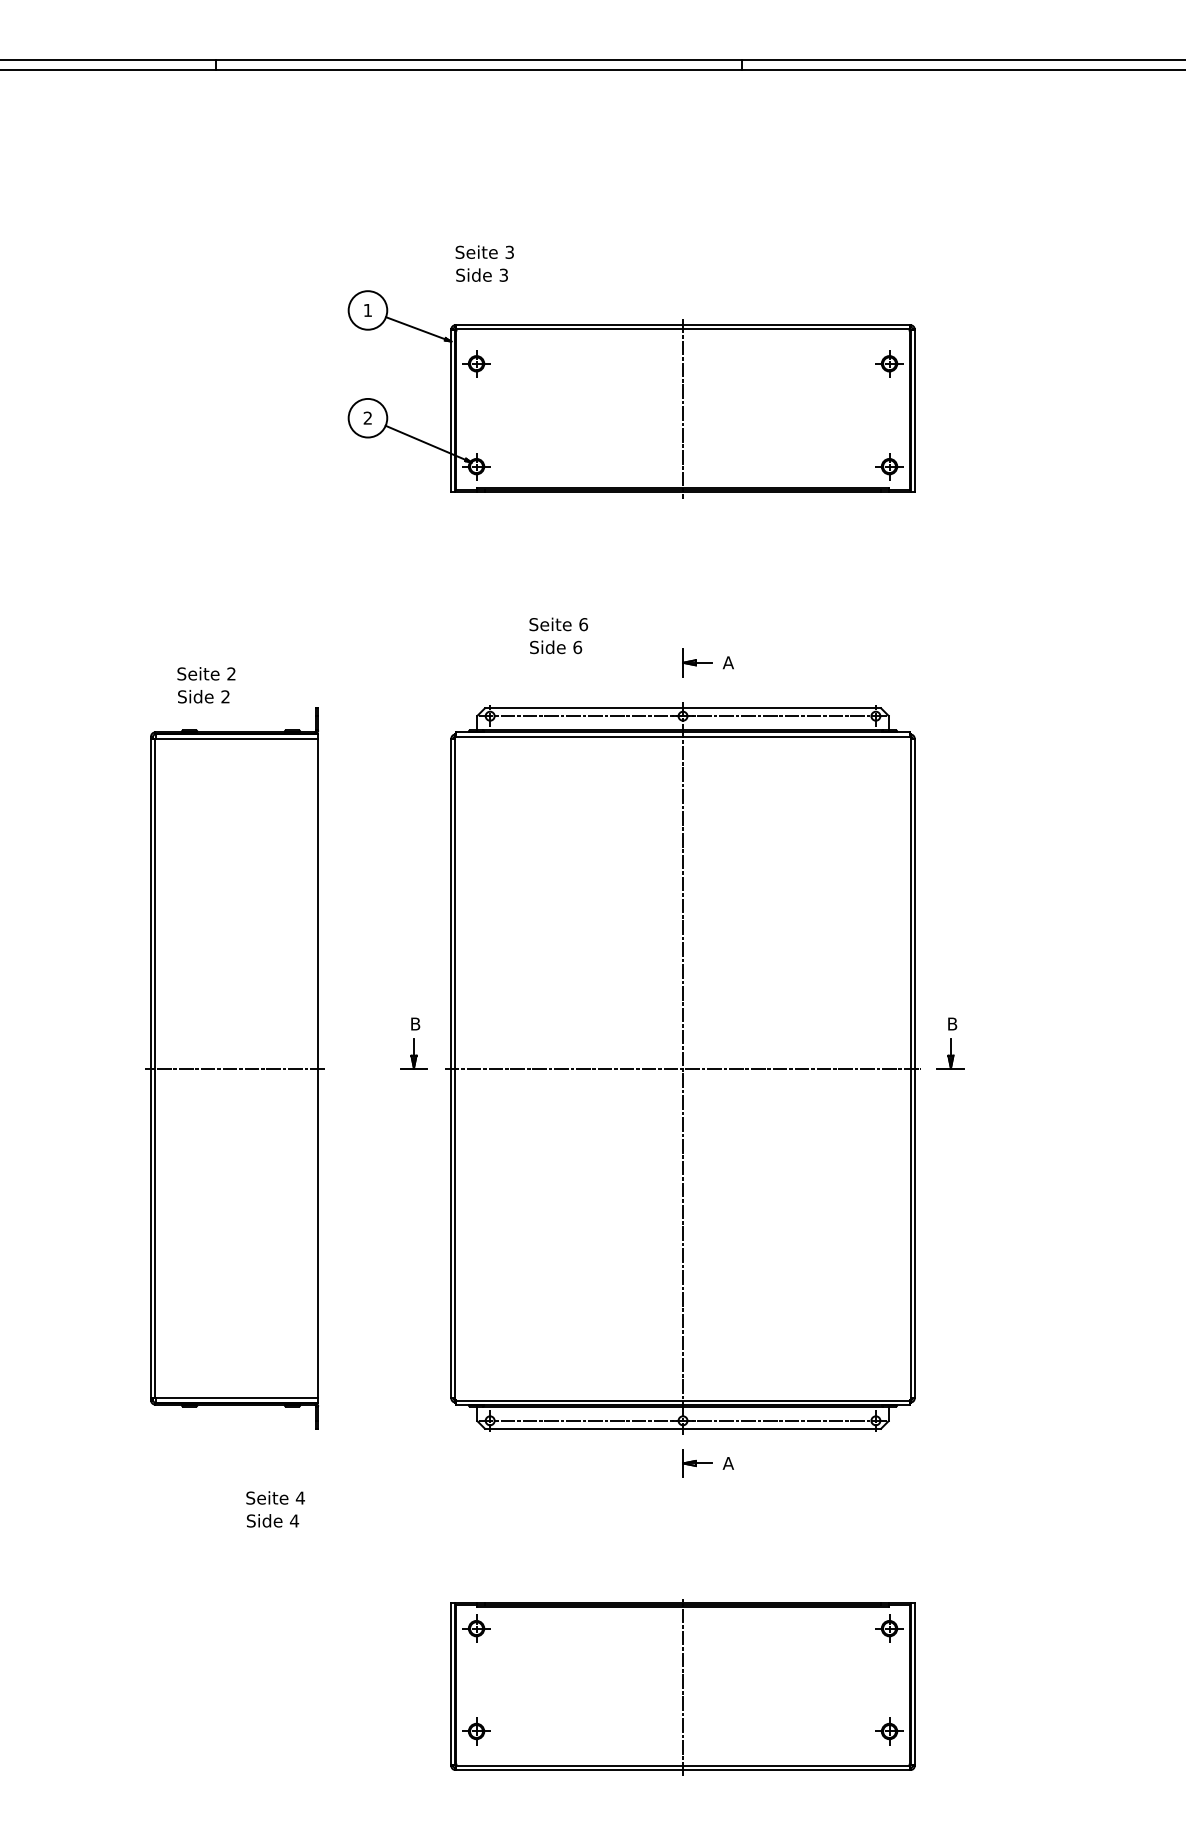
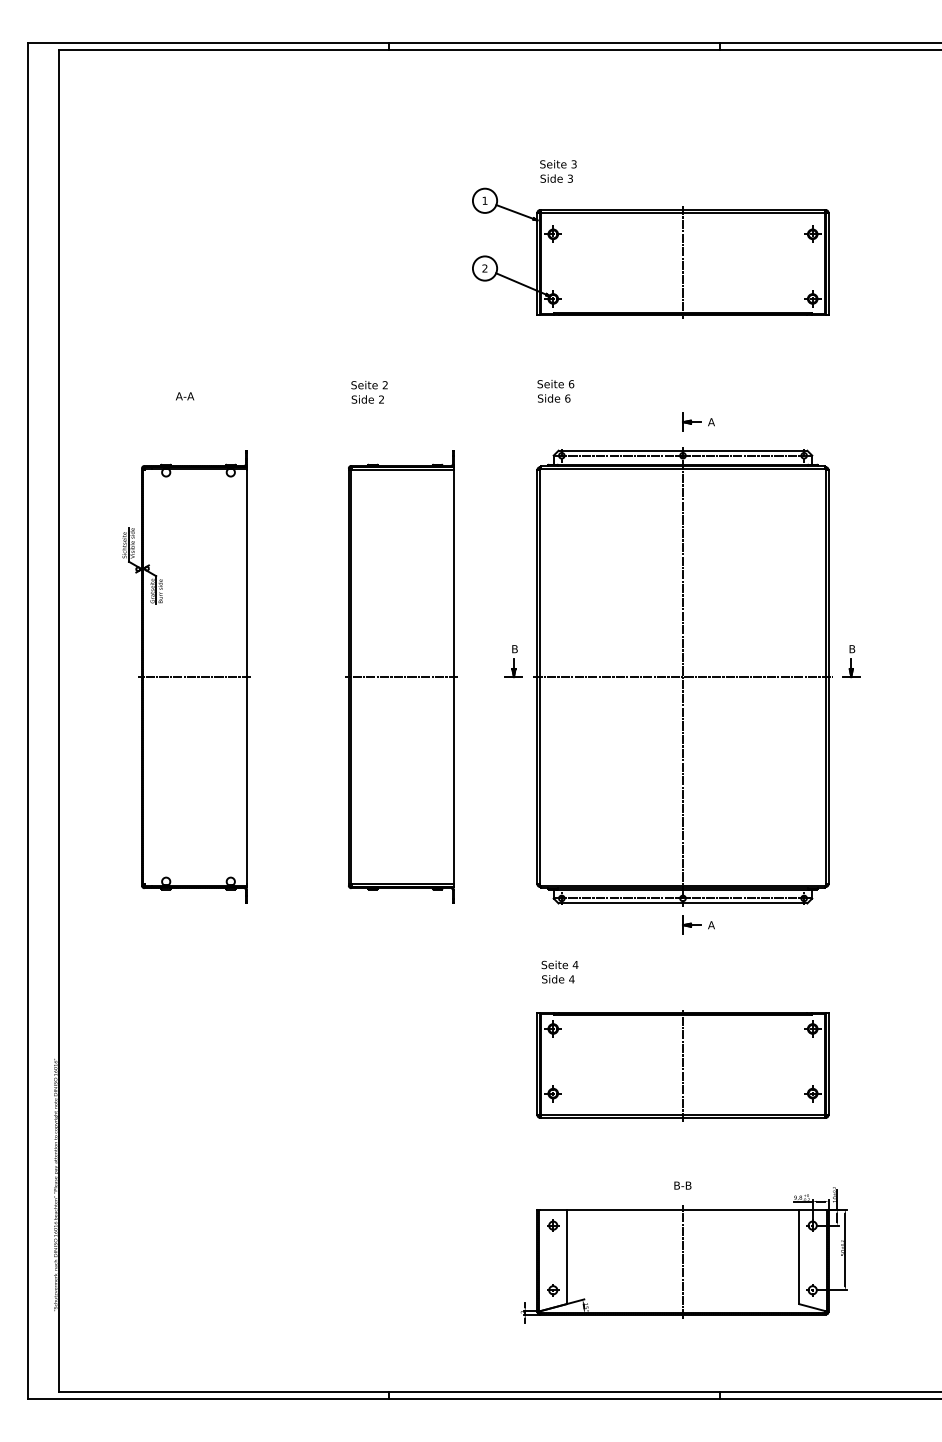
text: (558, 636) -> (555, 391), moved
text: (206, 685) -> (369, 392), moved
text: (274, 1508) -> (559, 971), moved

